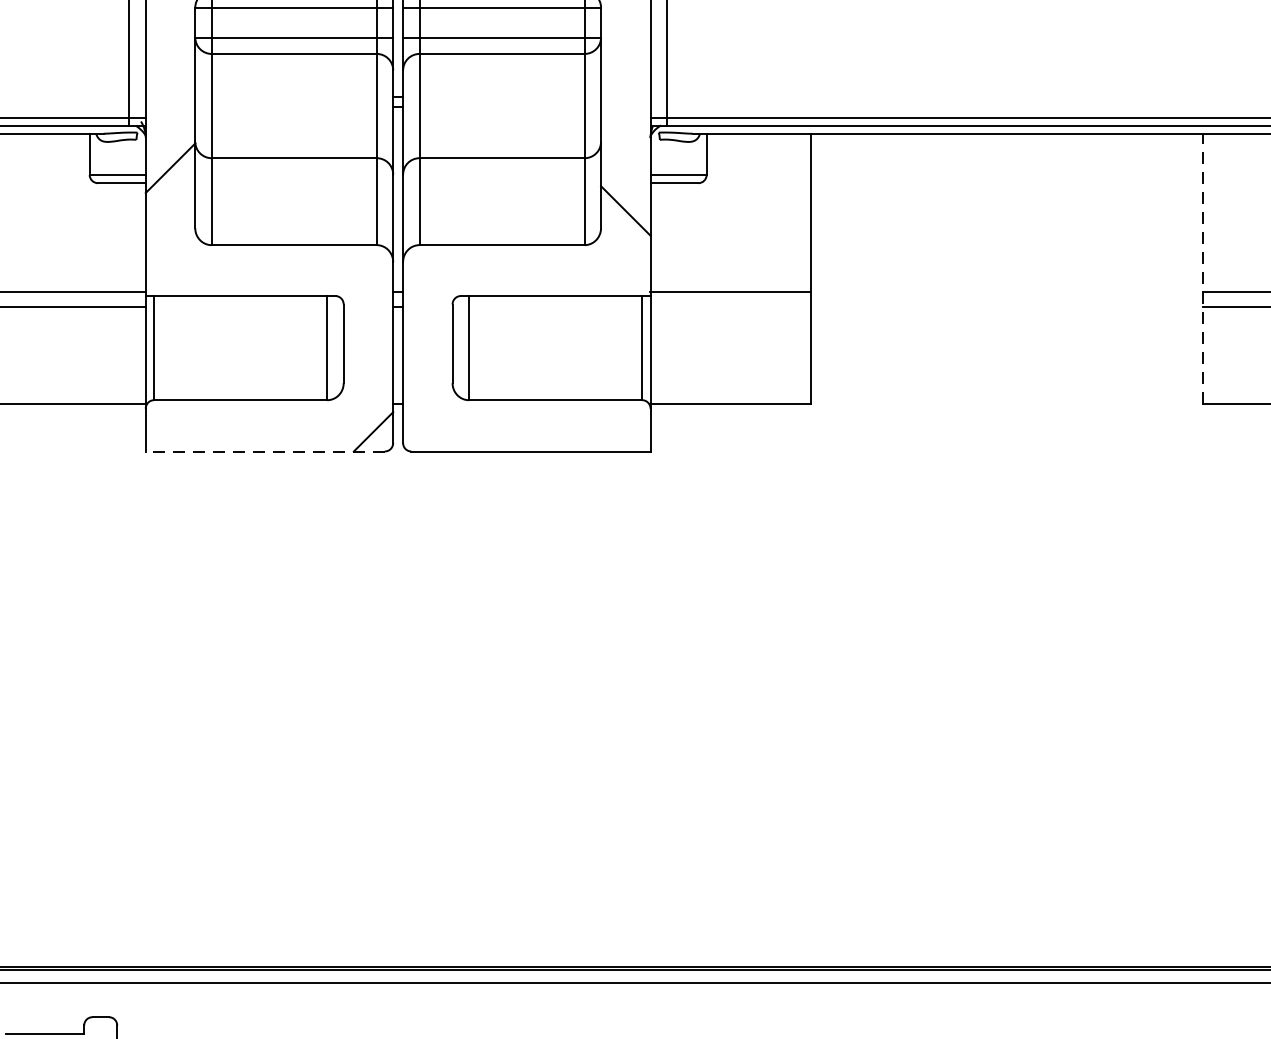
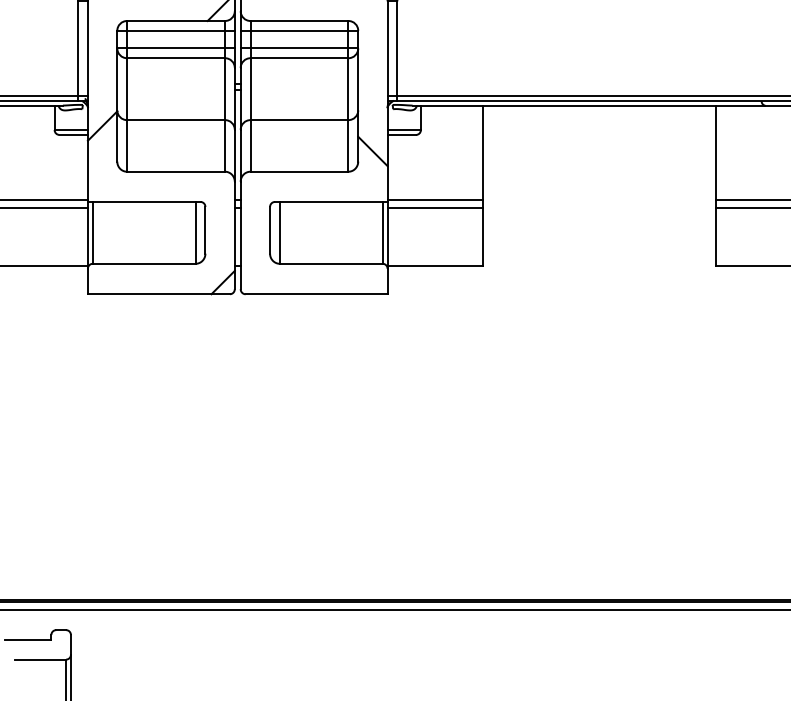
line: (1202, 268) -> (715, 185), dashed -> solid
line: (729, 307) -> (434, 208), added
line: (264, 451) -> (158, 294), dashed -> solid

